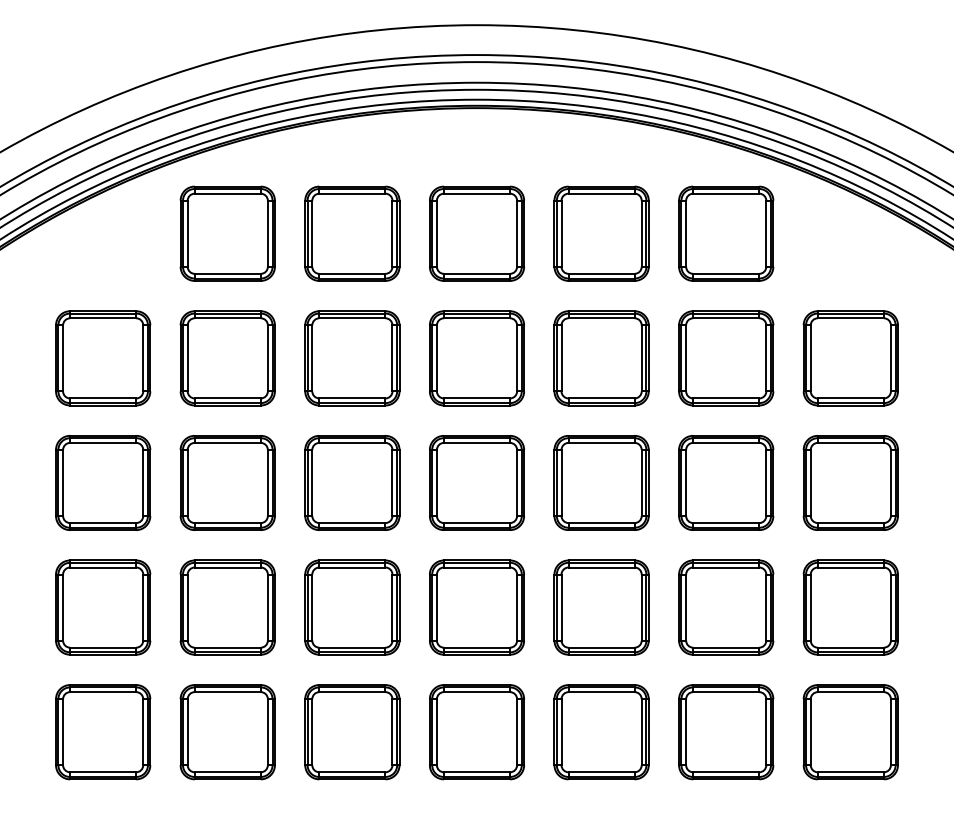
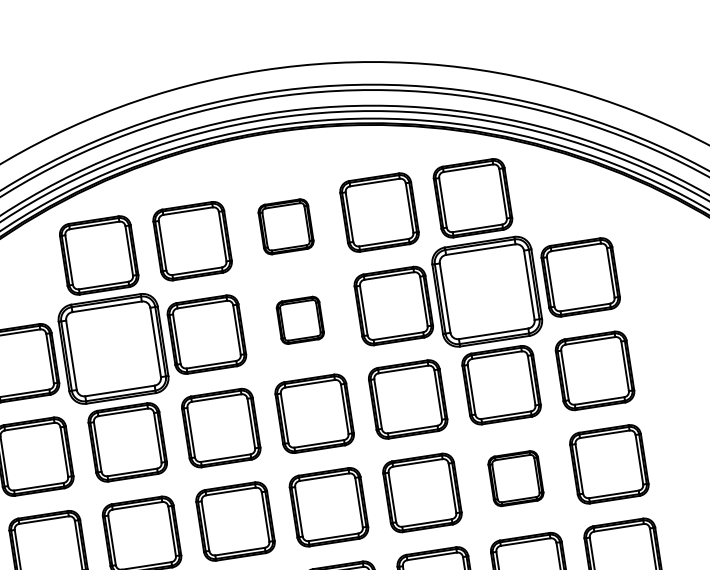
part: (476, 233) -> (285, 226), size x0.7
part: (227, 358) -> (113, 349), size x1.4
part: (476, 358) -> (300, 320), size x0.6
part: (726, 358) -> (487, 291), size x1.4
part: (726, 607) -> (516, 478), size x0.7

